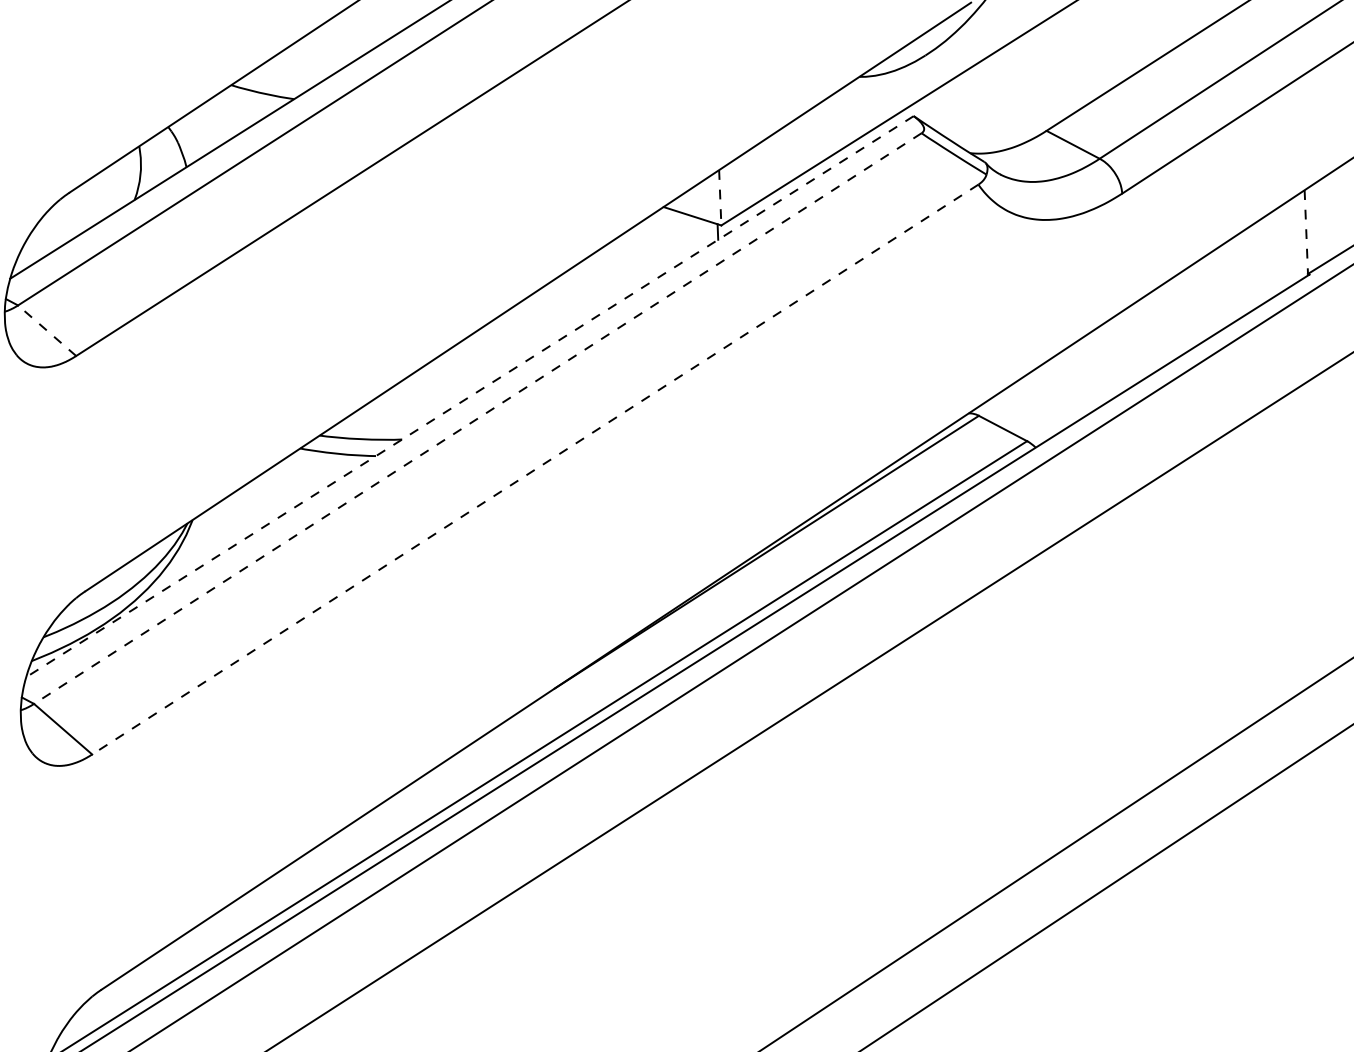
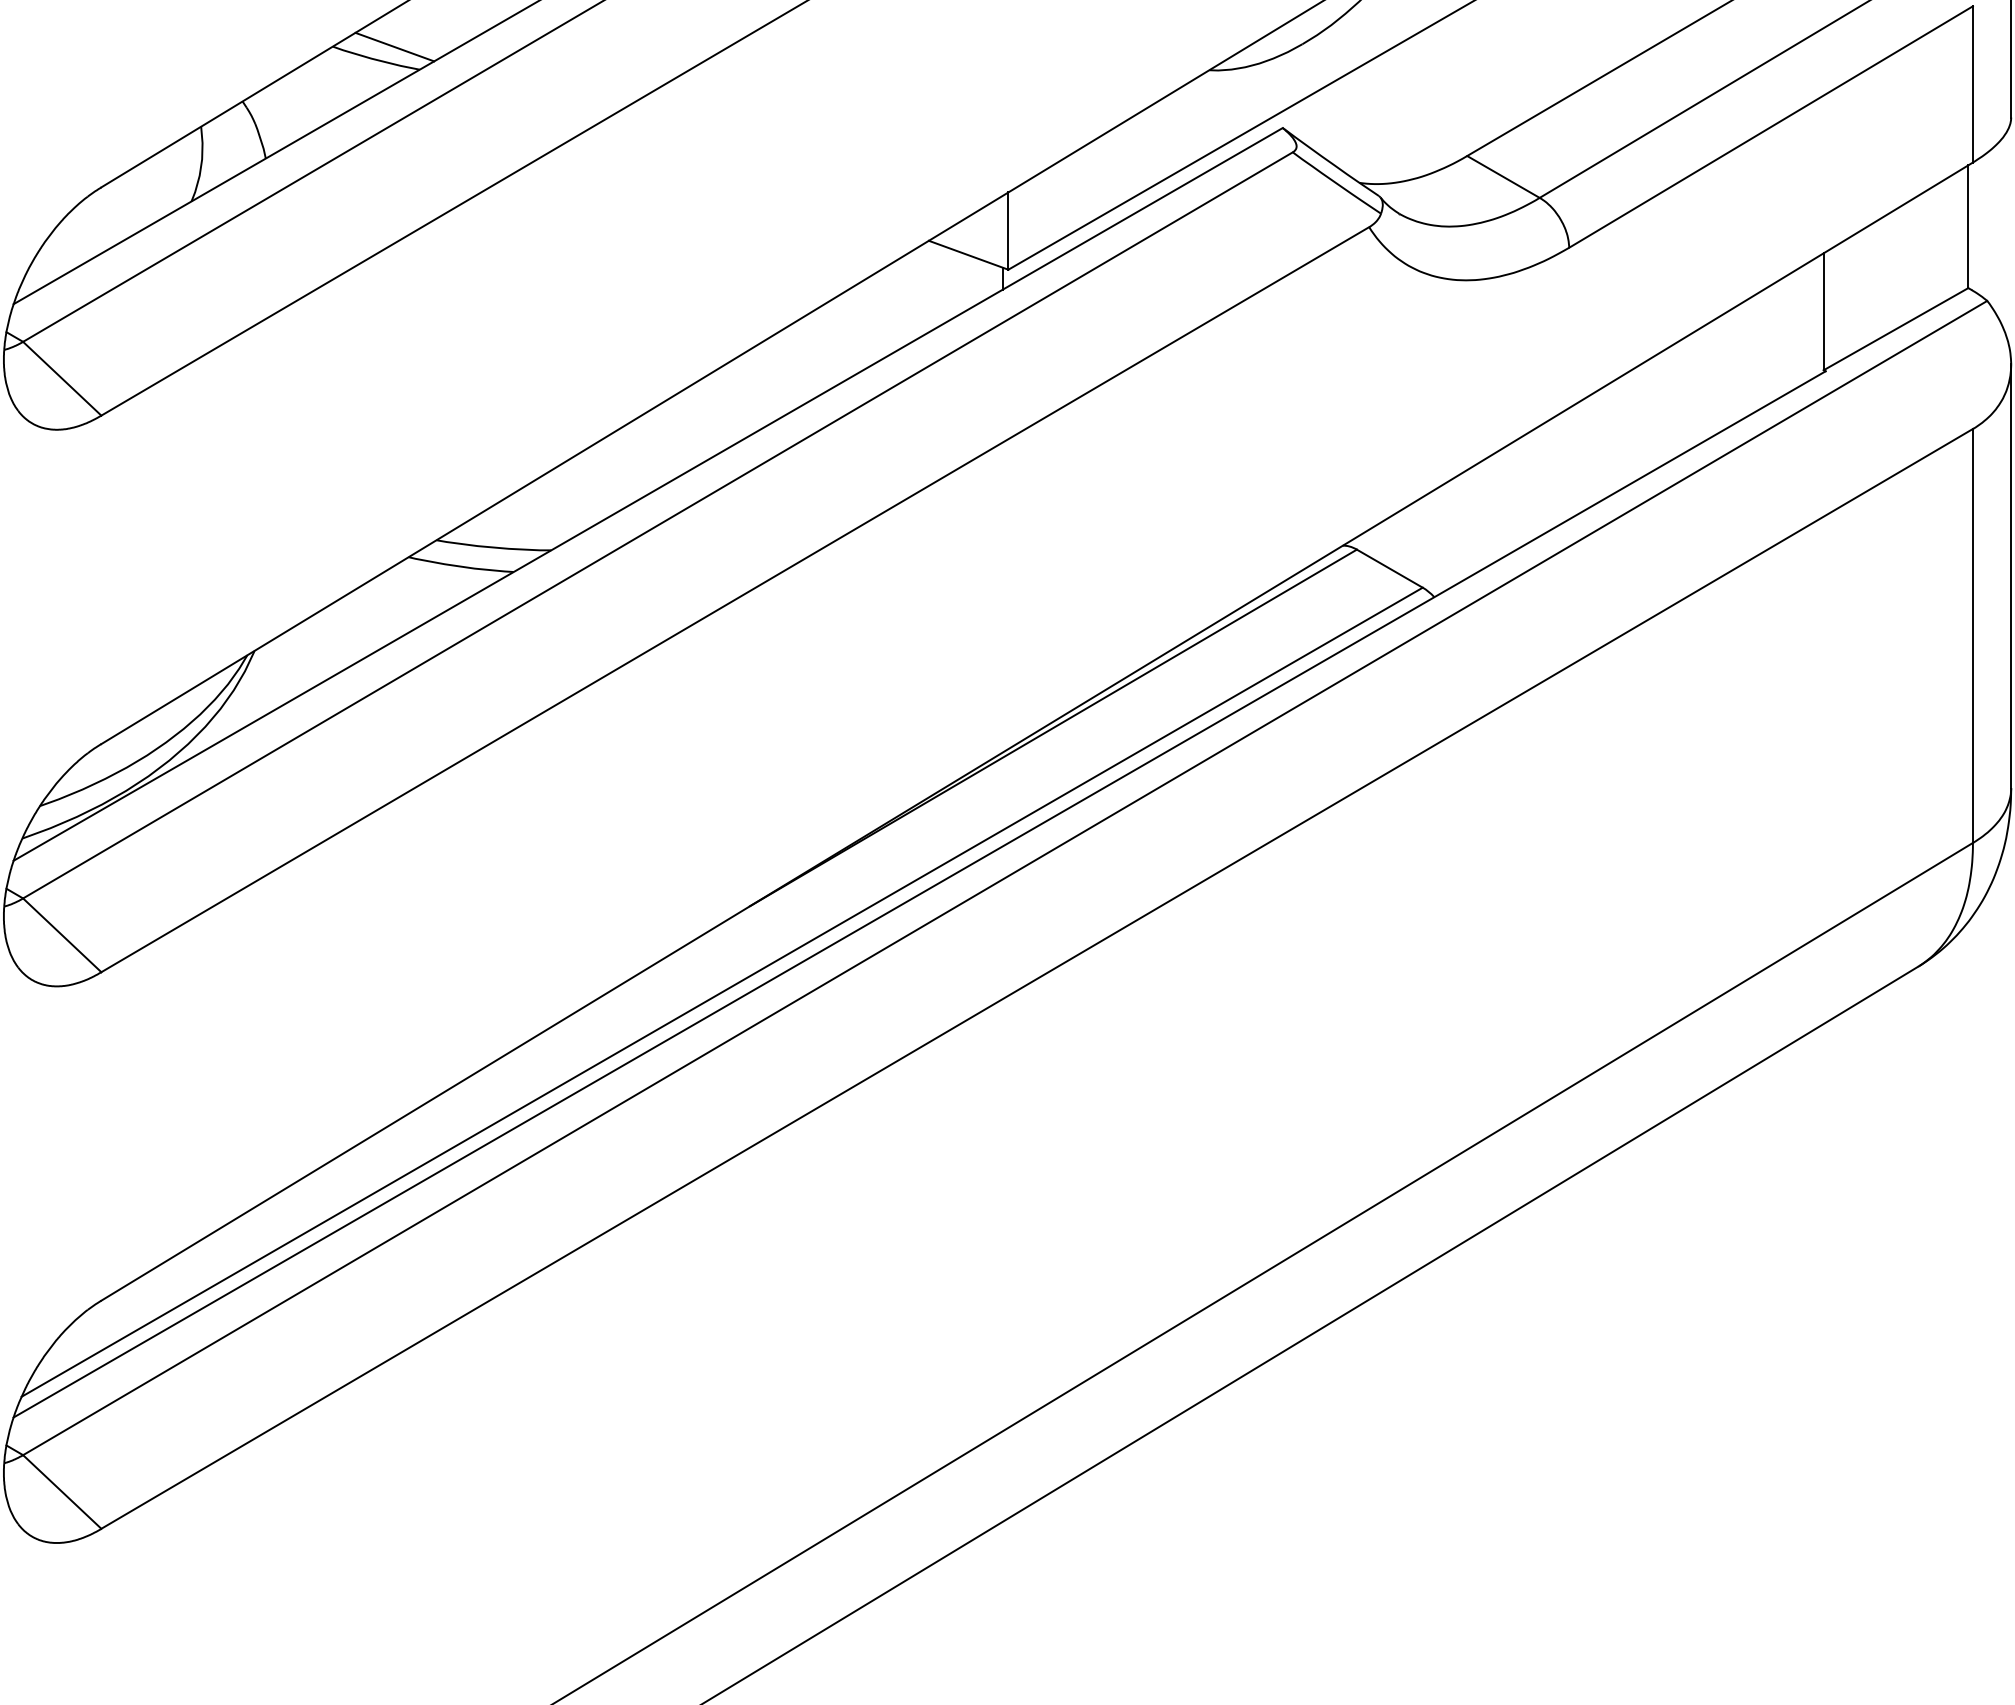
line: (275, 83) -> (394, 46), added
line: (720, 198) -> (1008, 231), dashed -> solid
line: (1306, 232) -> (1823, 312), dashed -> solid
line: (47, 330) -> (62, 378), dashed -> solid
line: (470, 396) -> (648, 494), dashed -> solid
line: (477, 418) -> (657, 525), dashed -> solid
line: (534, 469) -> (734, 599), dashed -> solid

